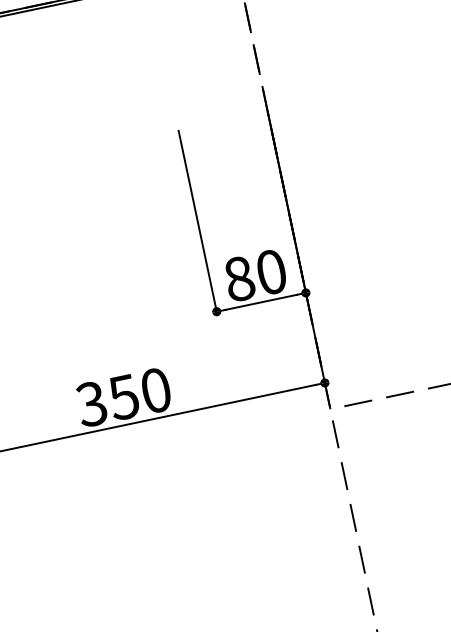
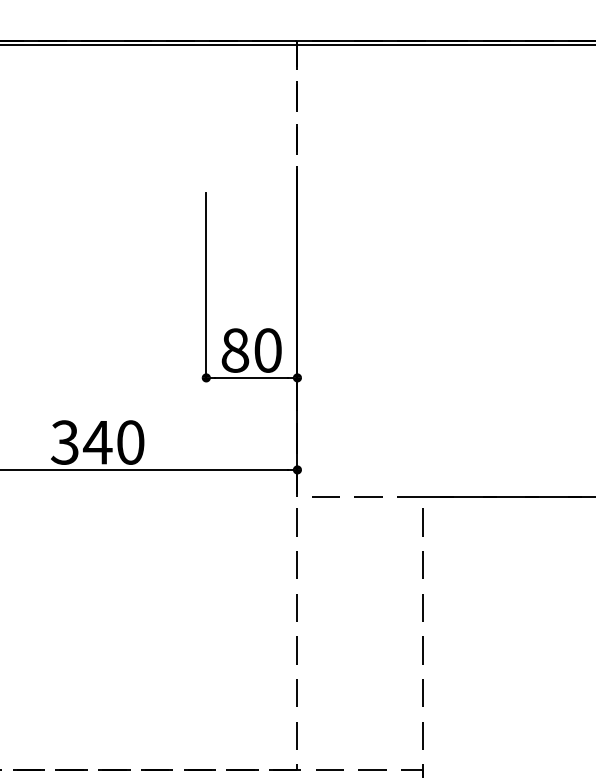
text: (123, 397) -> (97, 442), 350 -> 340

